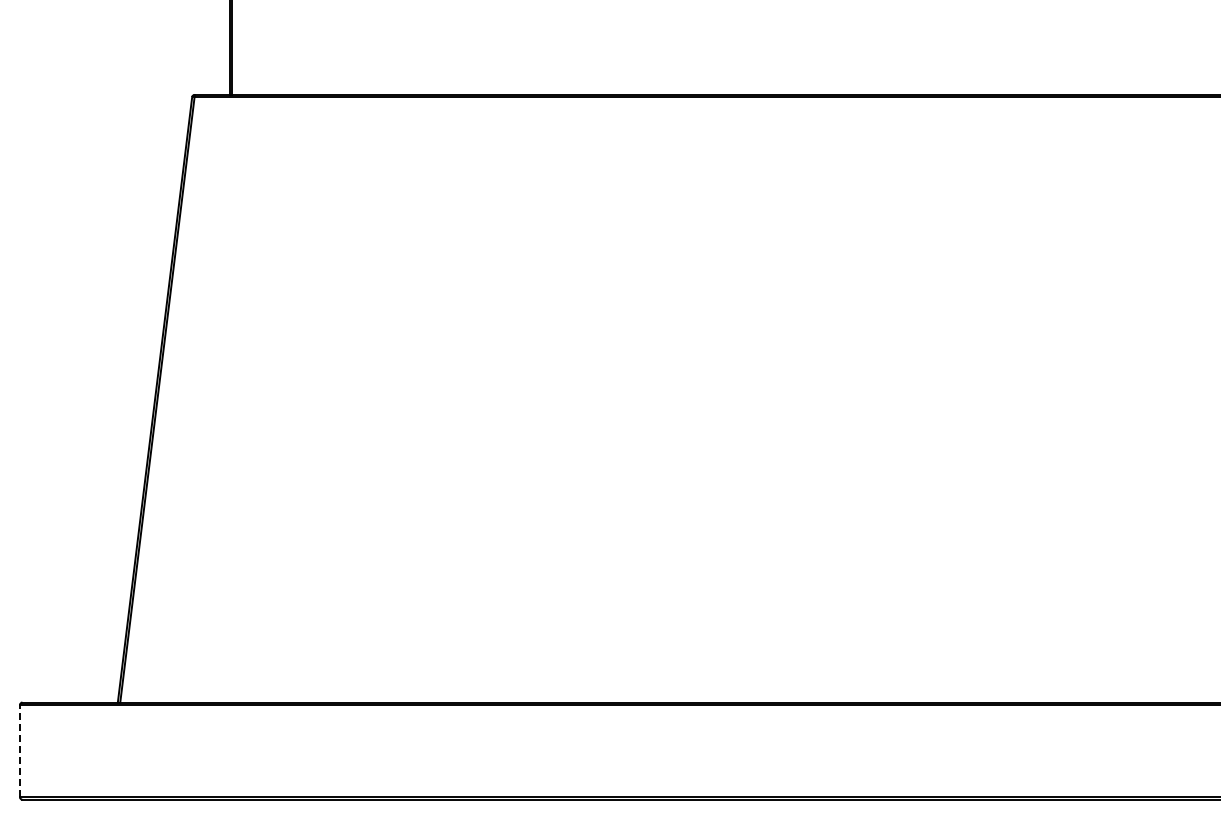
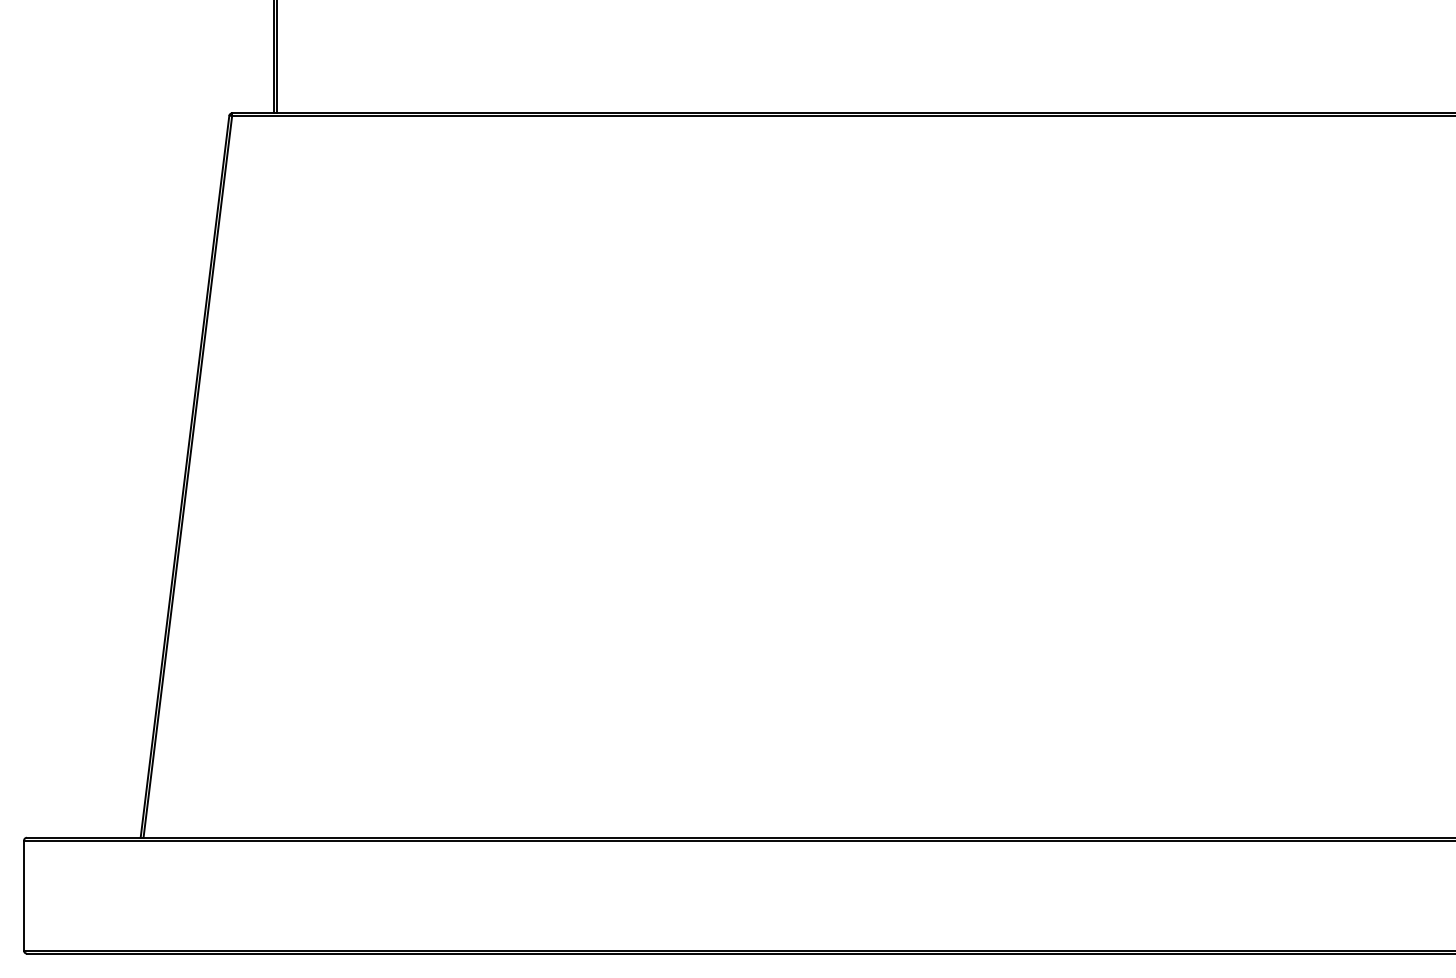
line: (20, 750) -> (24, 894), dashed -> solid

